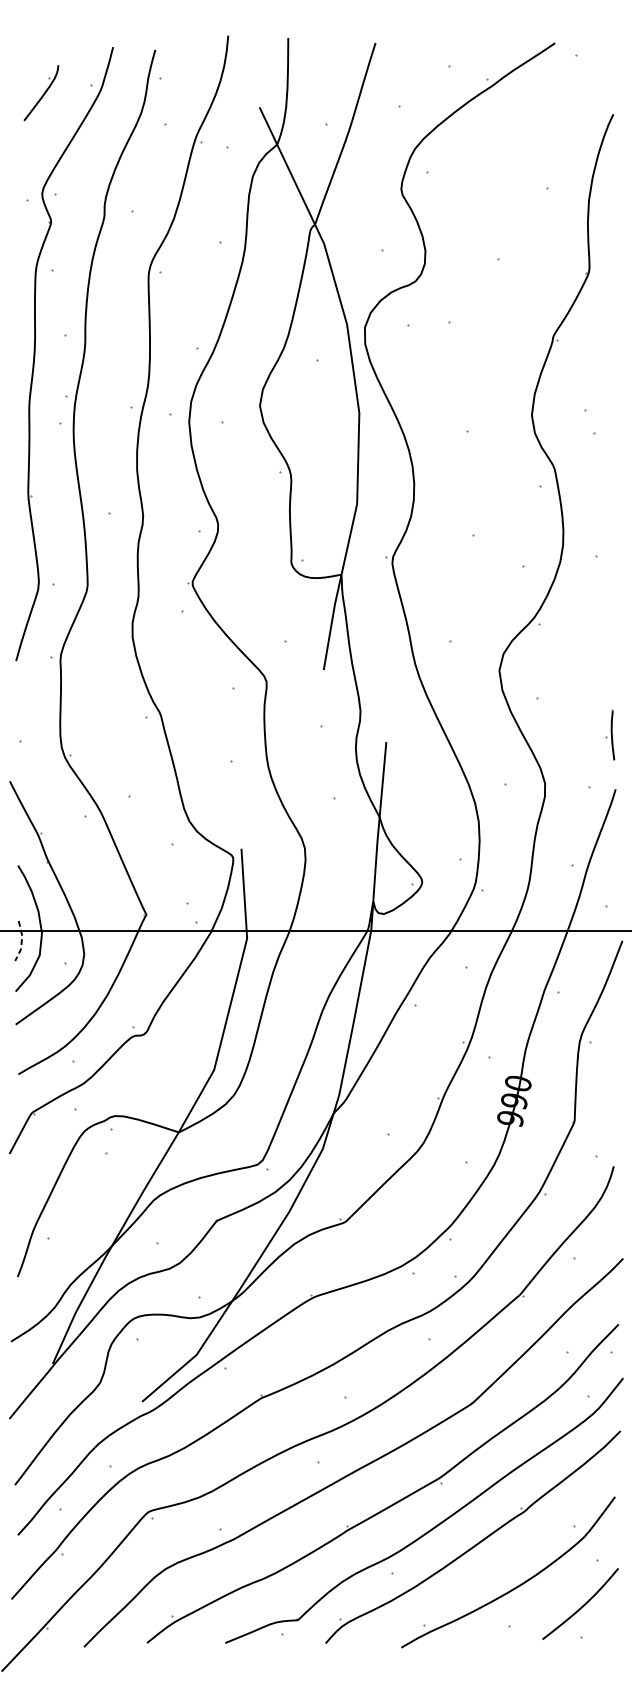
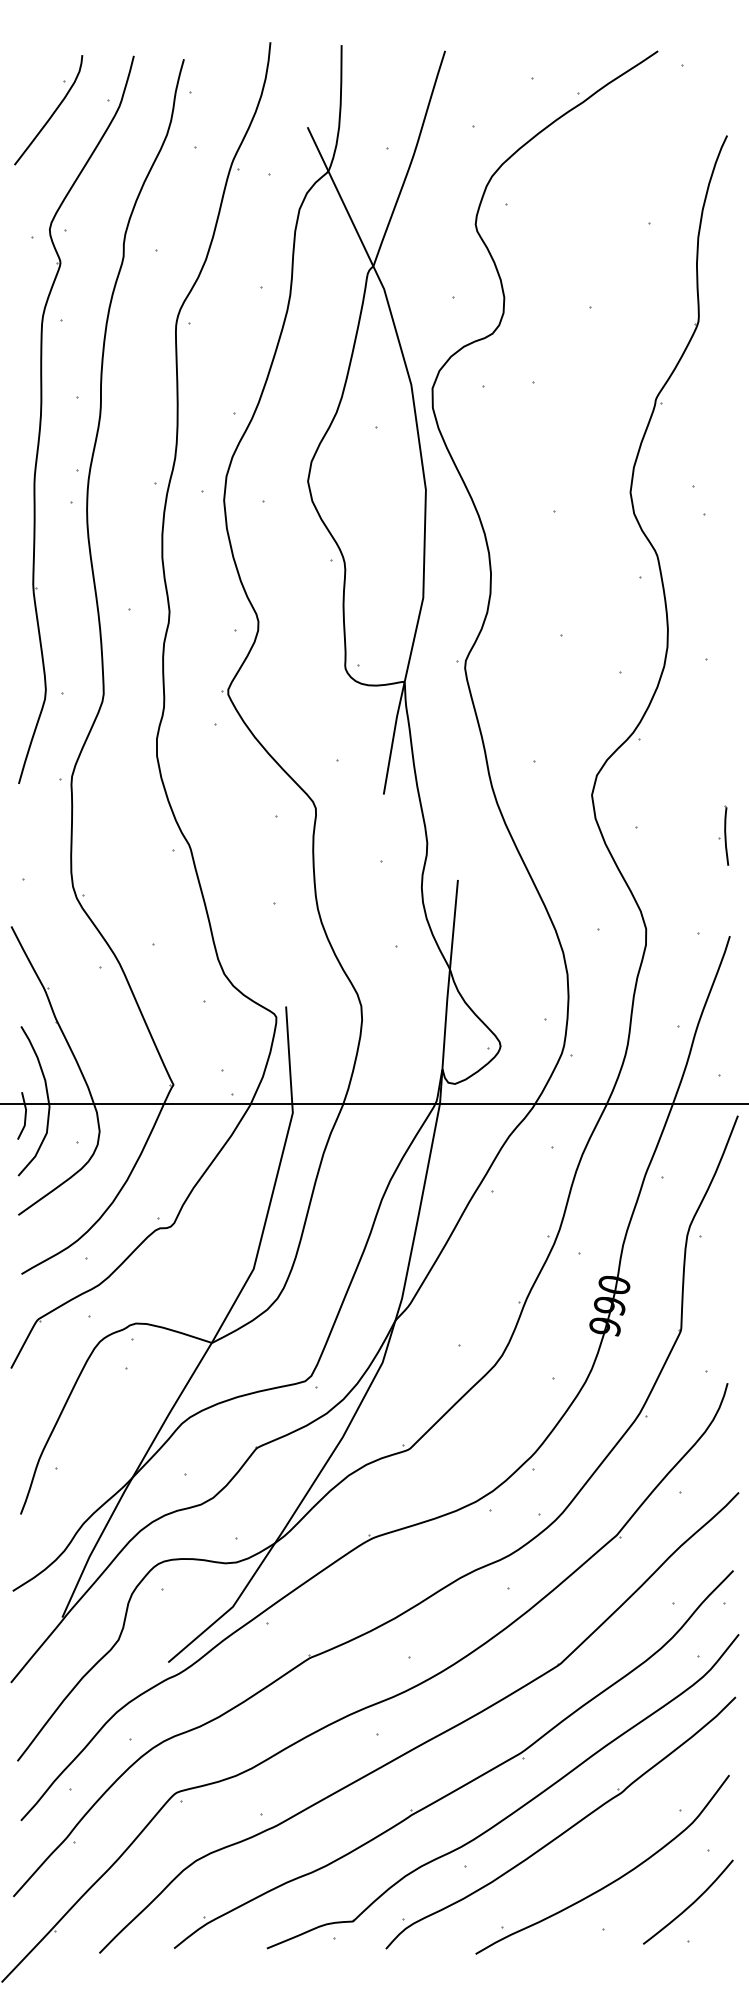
part: (41, 93) -> (48, 110), size x1.67
part: (610, 734) -> (723, 835), moved
line: (21, 941) -> (25, 1116), dashed -> solid

